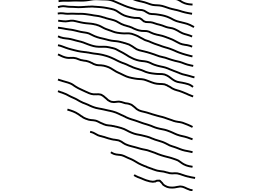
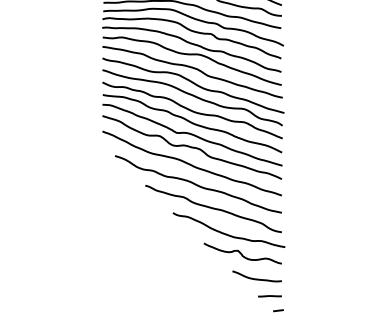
part: (125, 90) -> (192, 130), added

